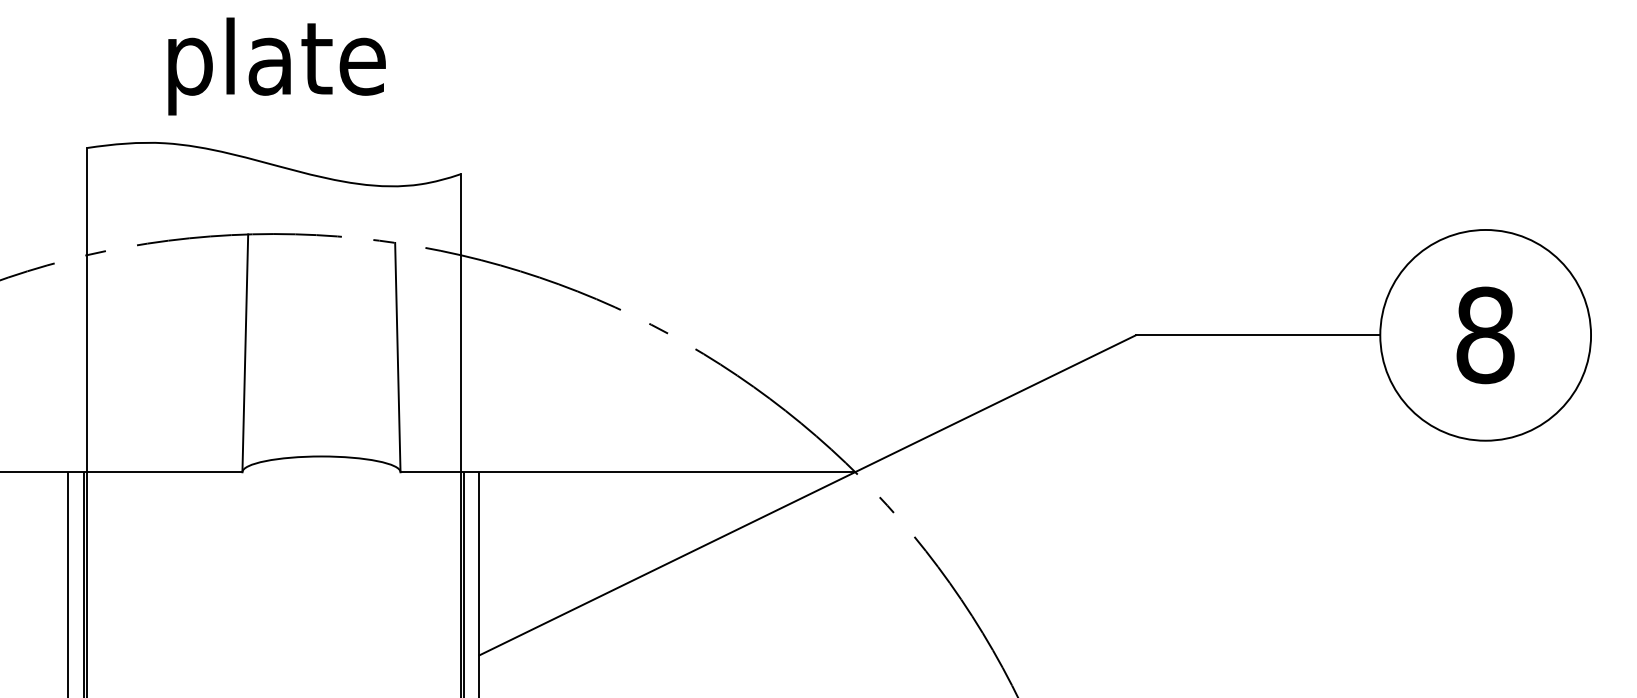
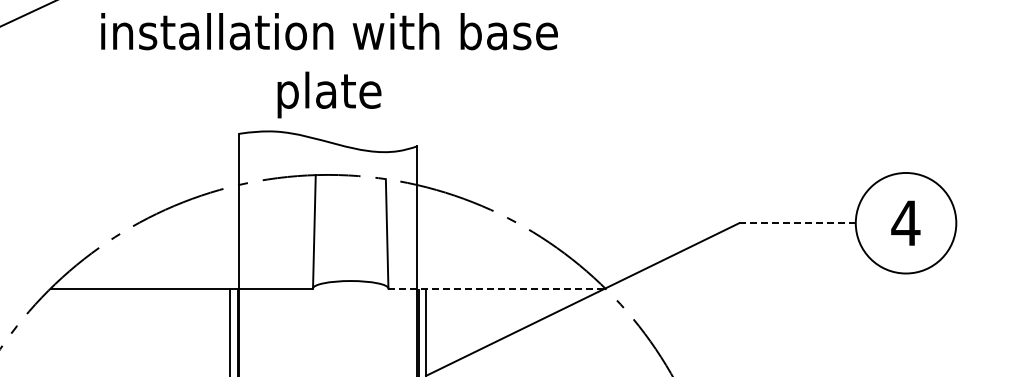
line: (1255, 335) -> (796, 223), solid -> dashed
text: (1484, 335) -> (905, 223), 8 -> 4
line: (627, 472) -> (496, 288), solid -> dashed

